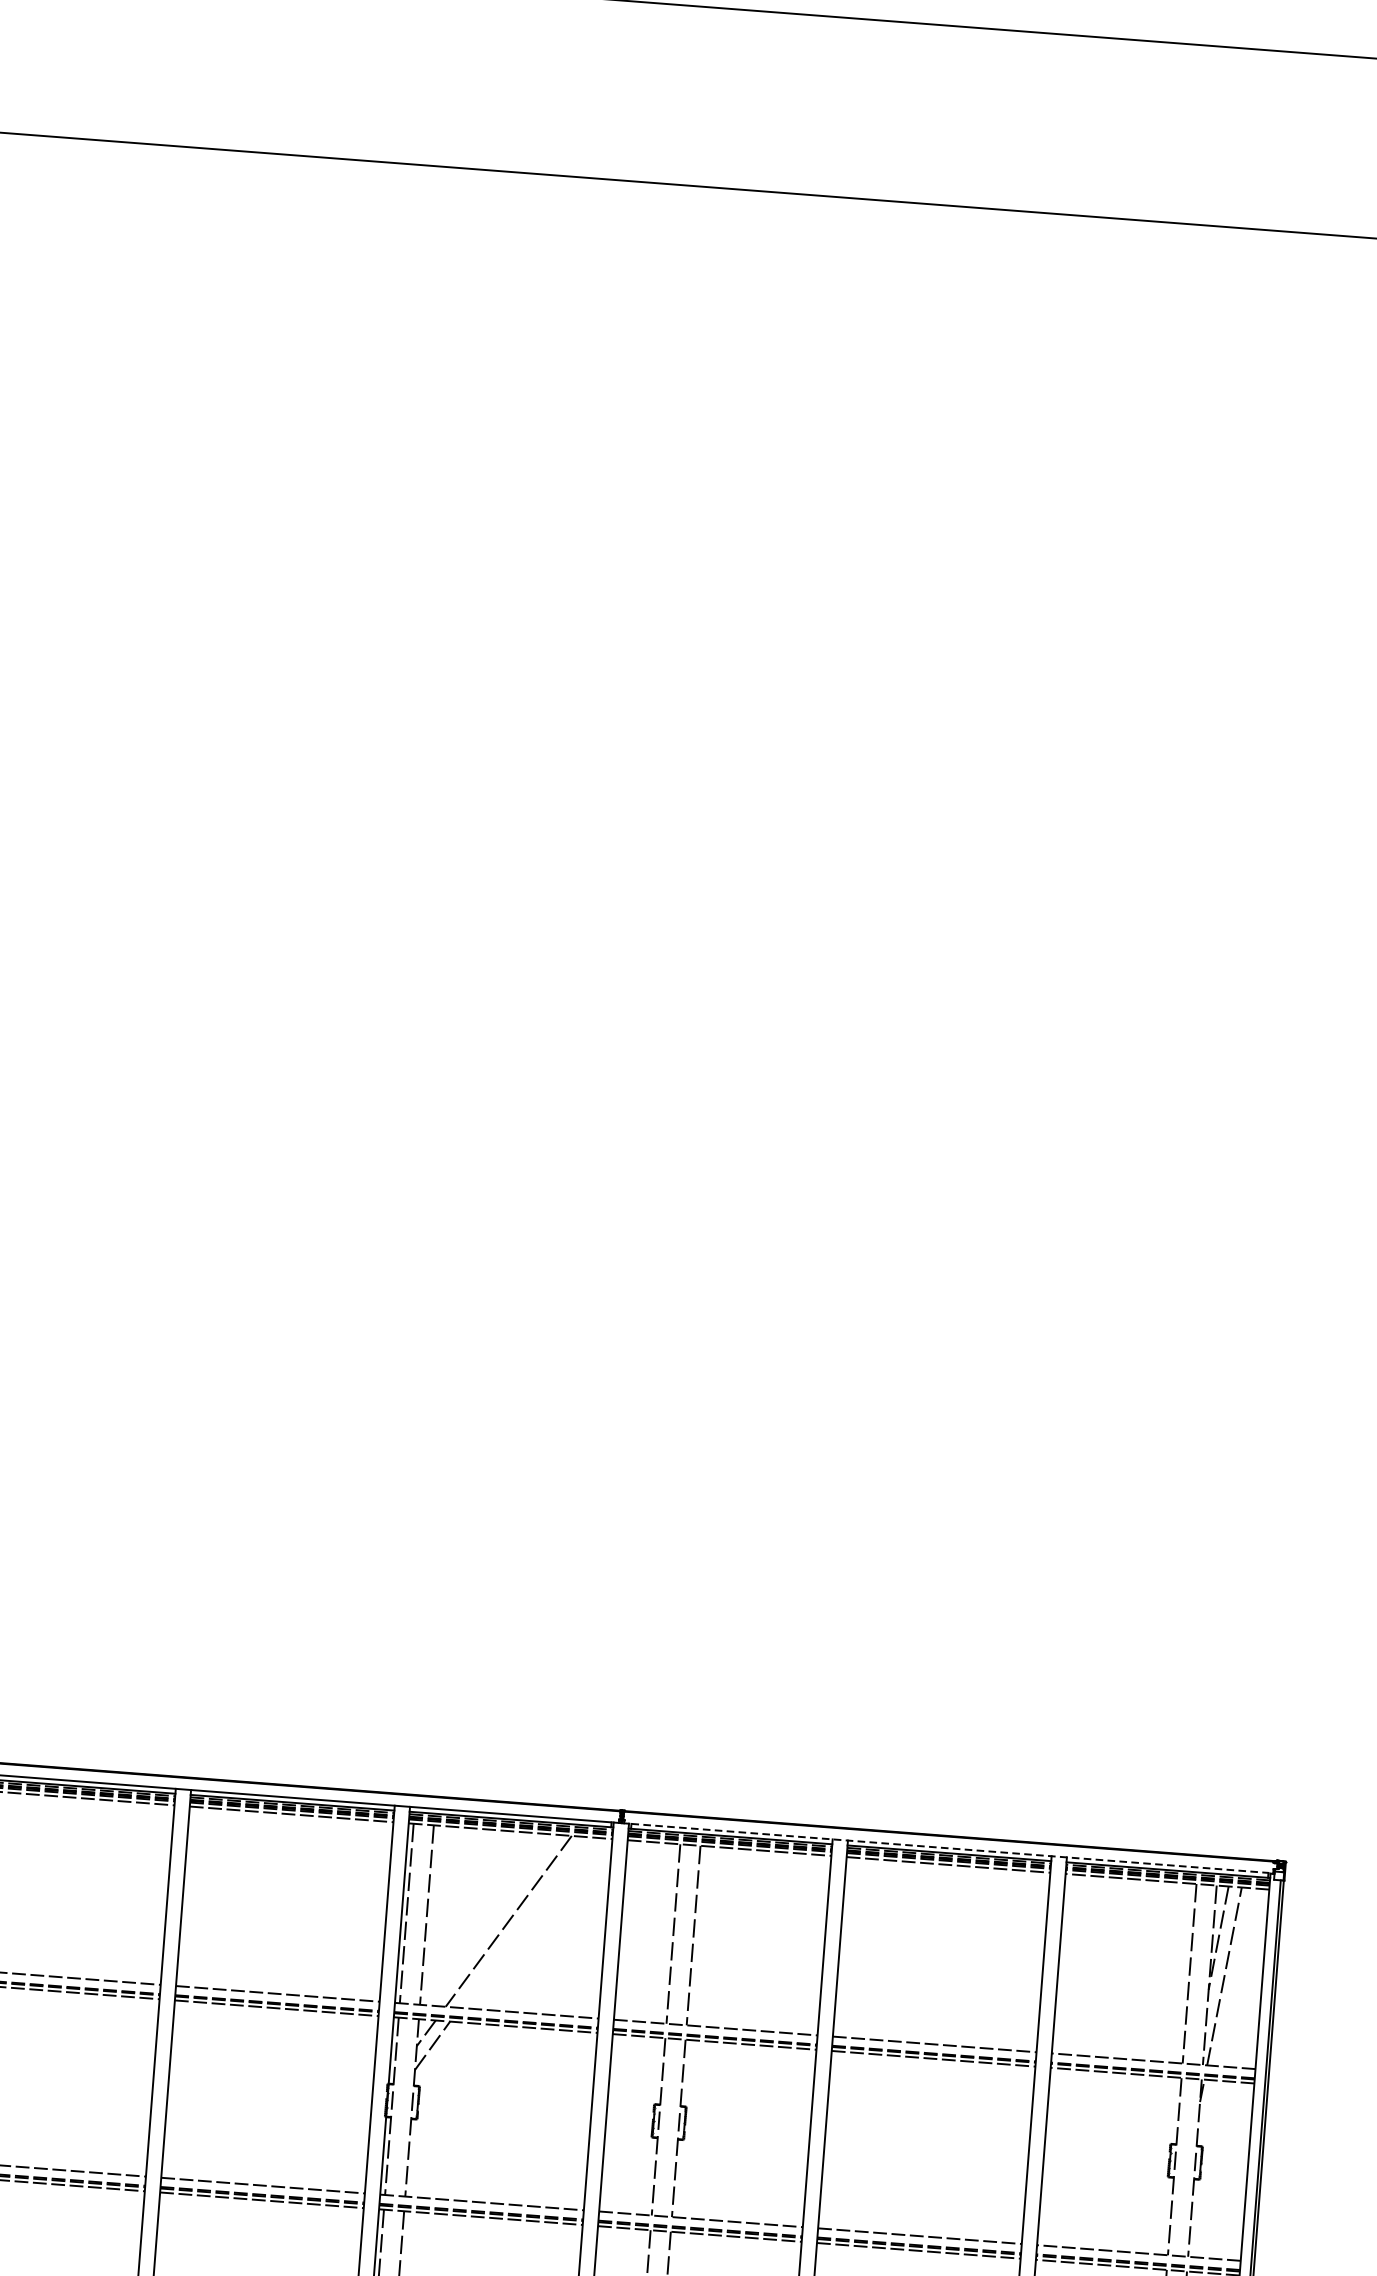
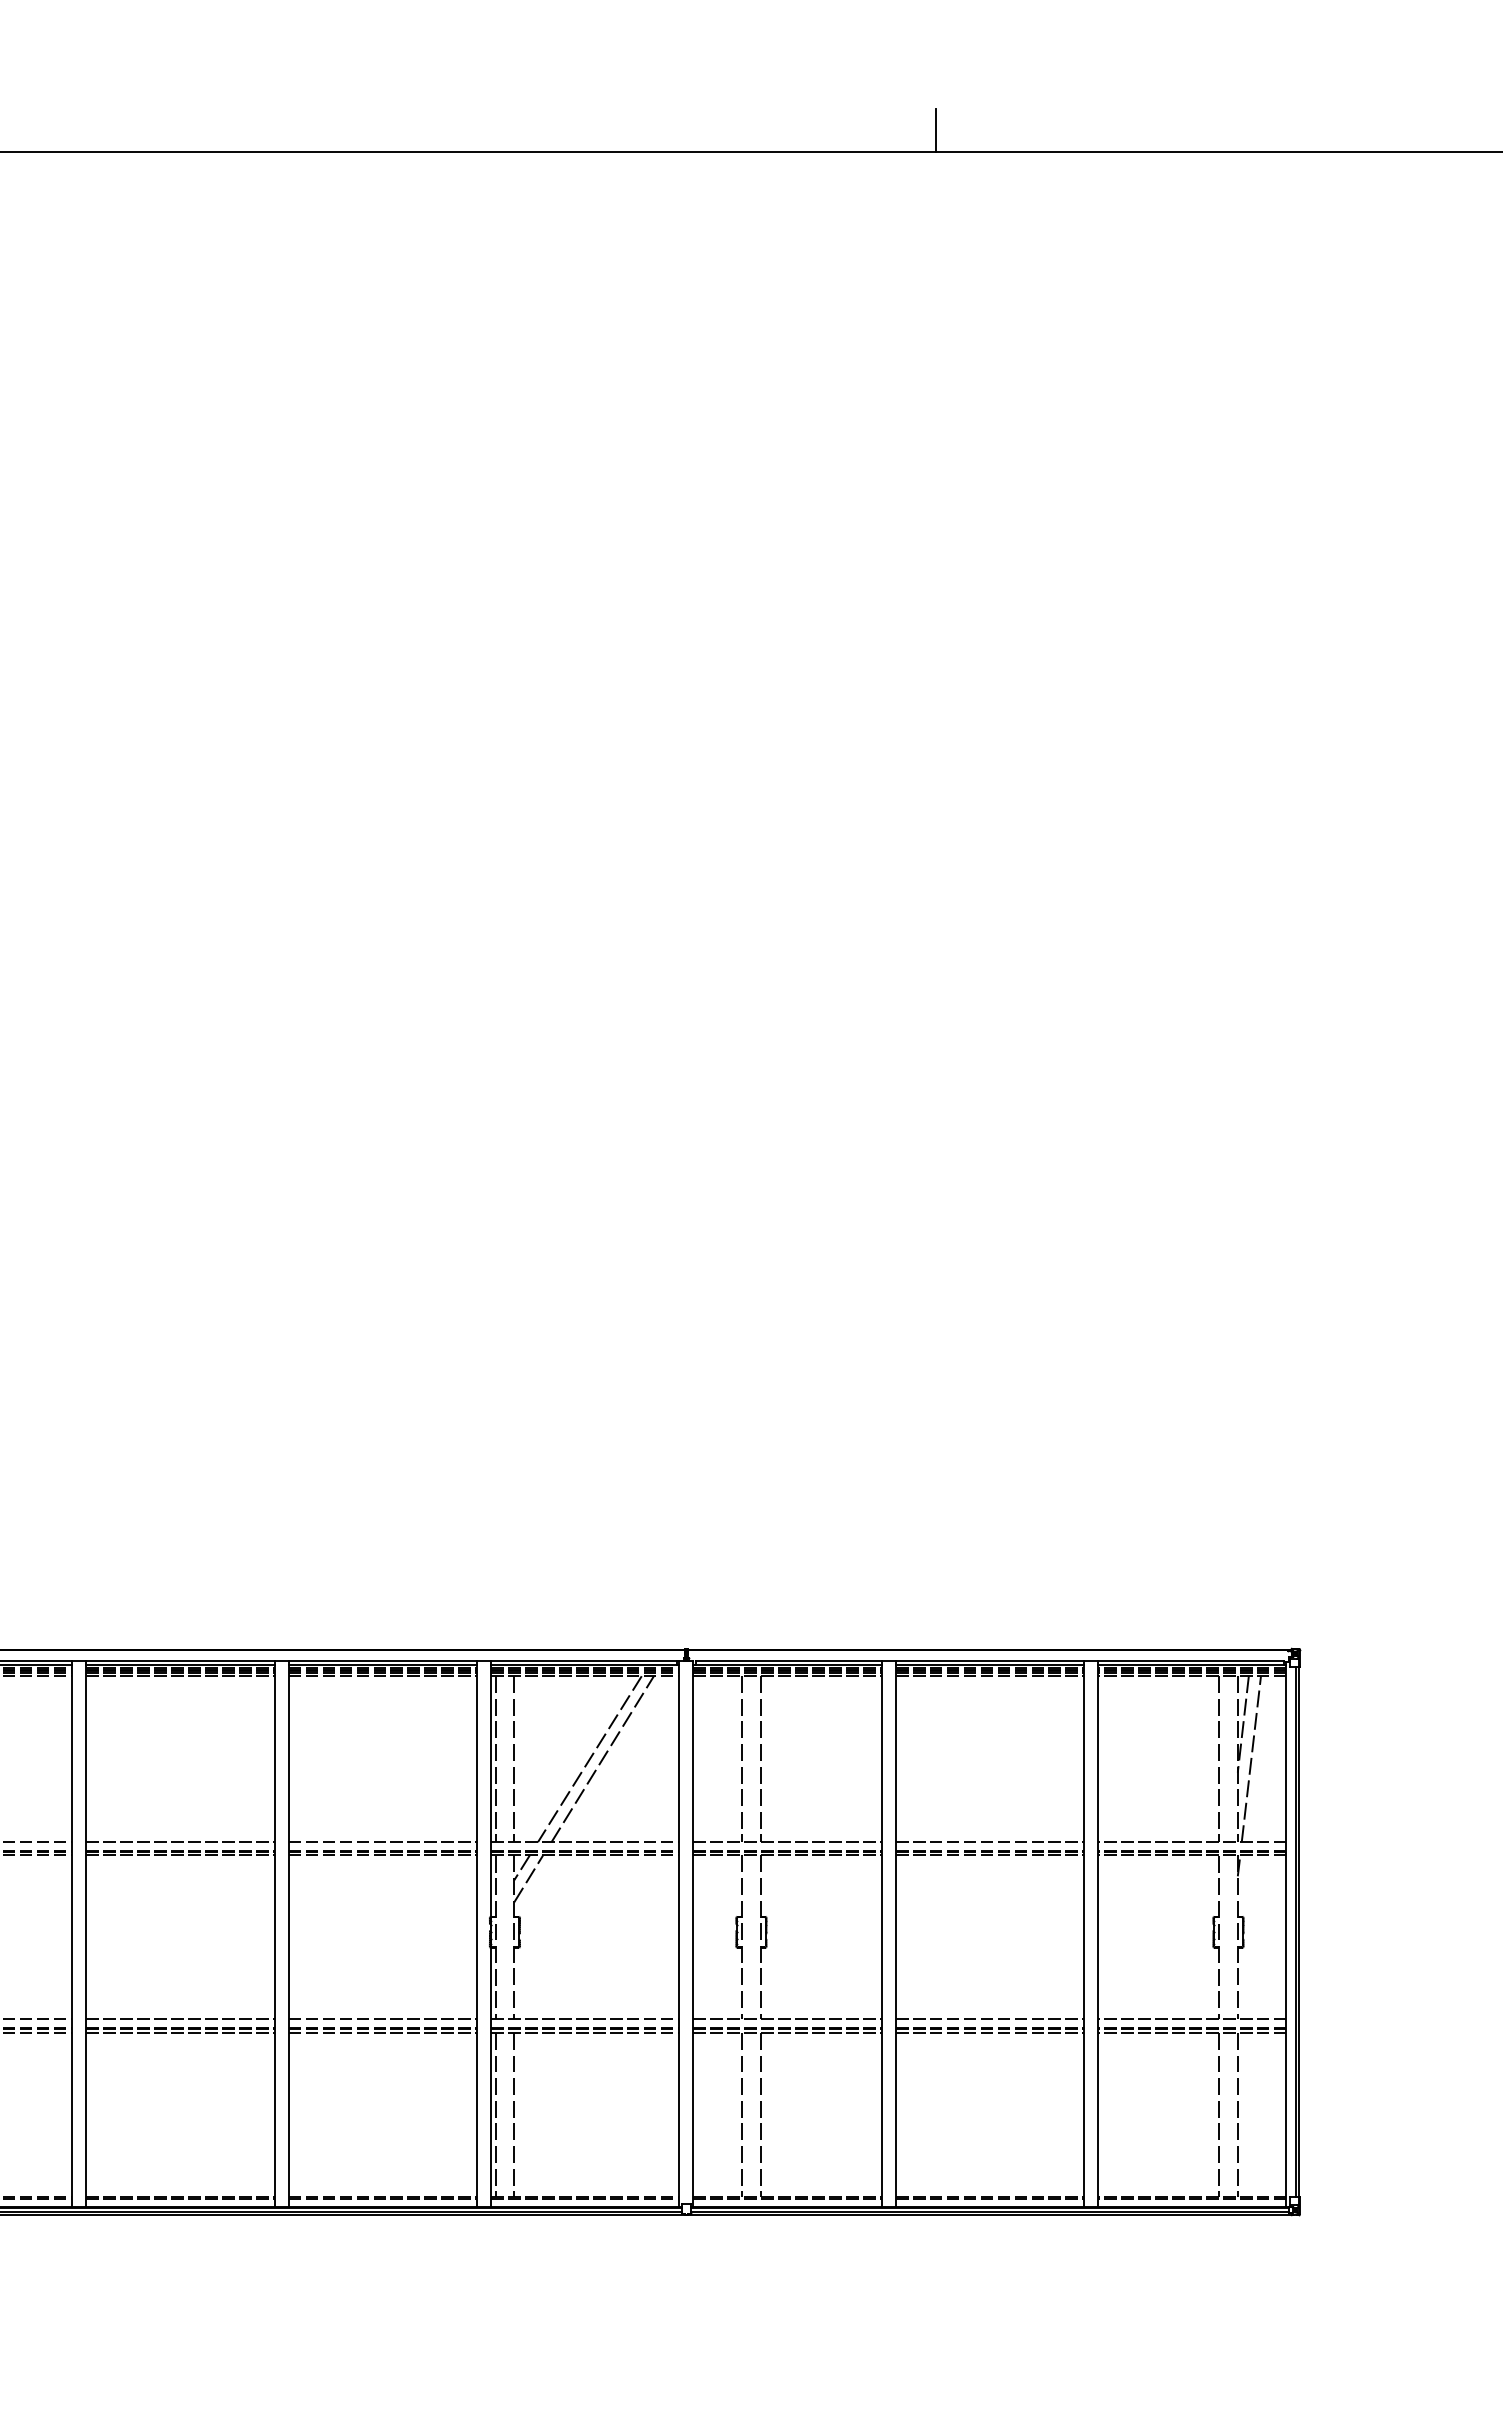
line: (1019, 187) -> (936, 130), added
line: (950, 1847) -> (990, 1660), dashed -> solid
line: (522, 1922) -> (602, 1759), added

